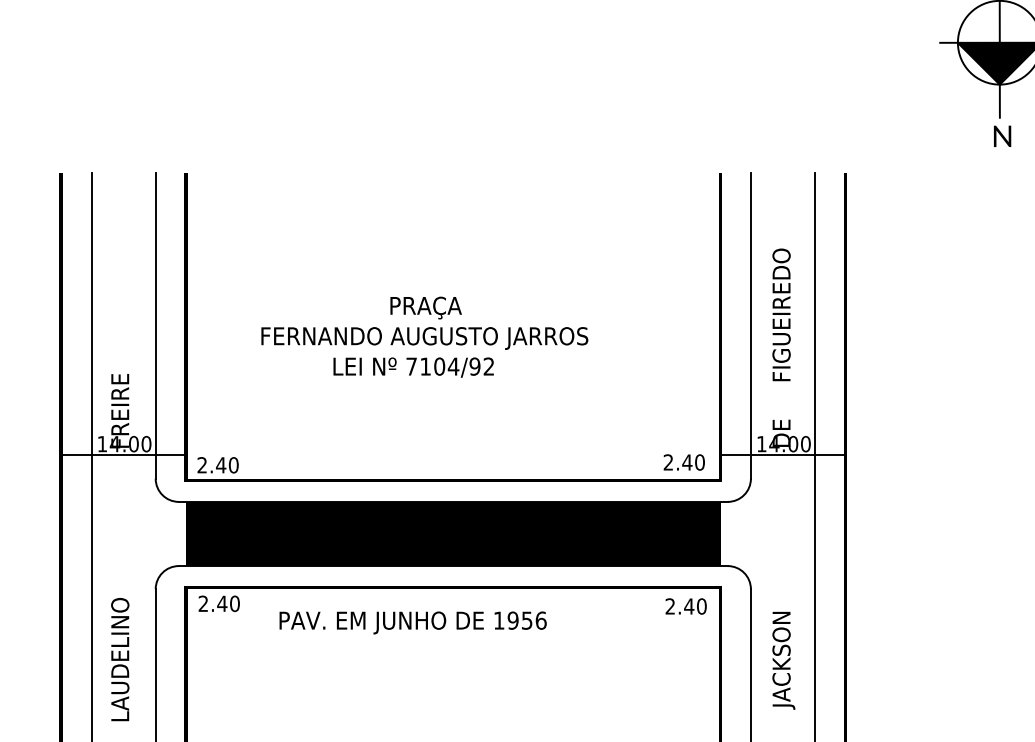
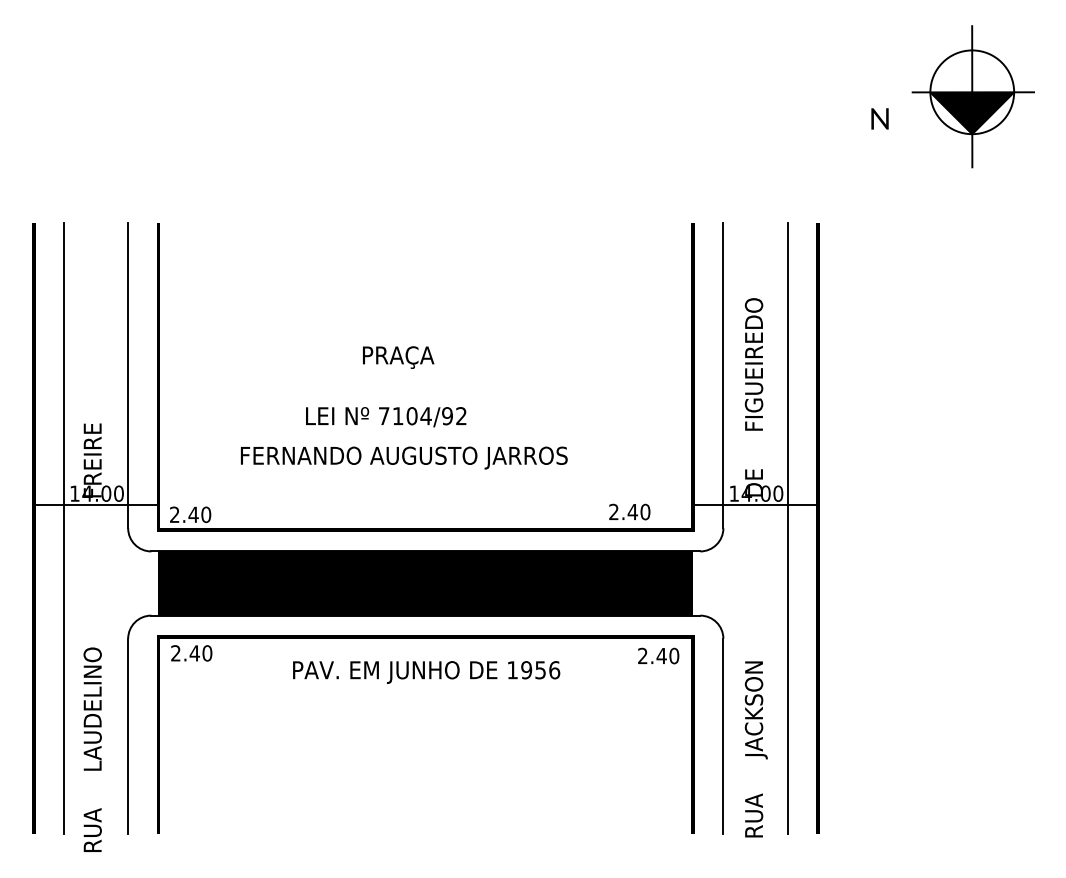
text: (1002, 135) -> (879, 118), moved
text: (425, 337) -> (404, 457), moved
text: (684, 461) -> (629, 511), moved
text: (413, 622) -> (426, 672), moved

